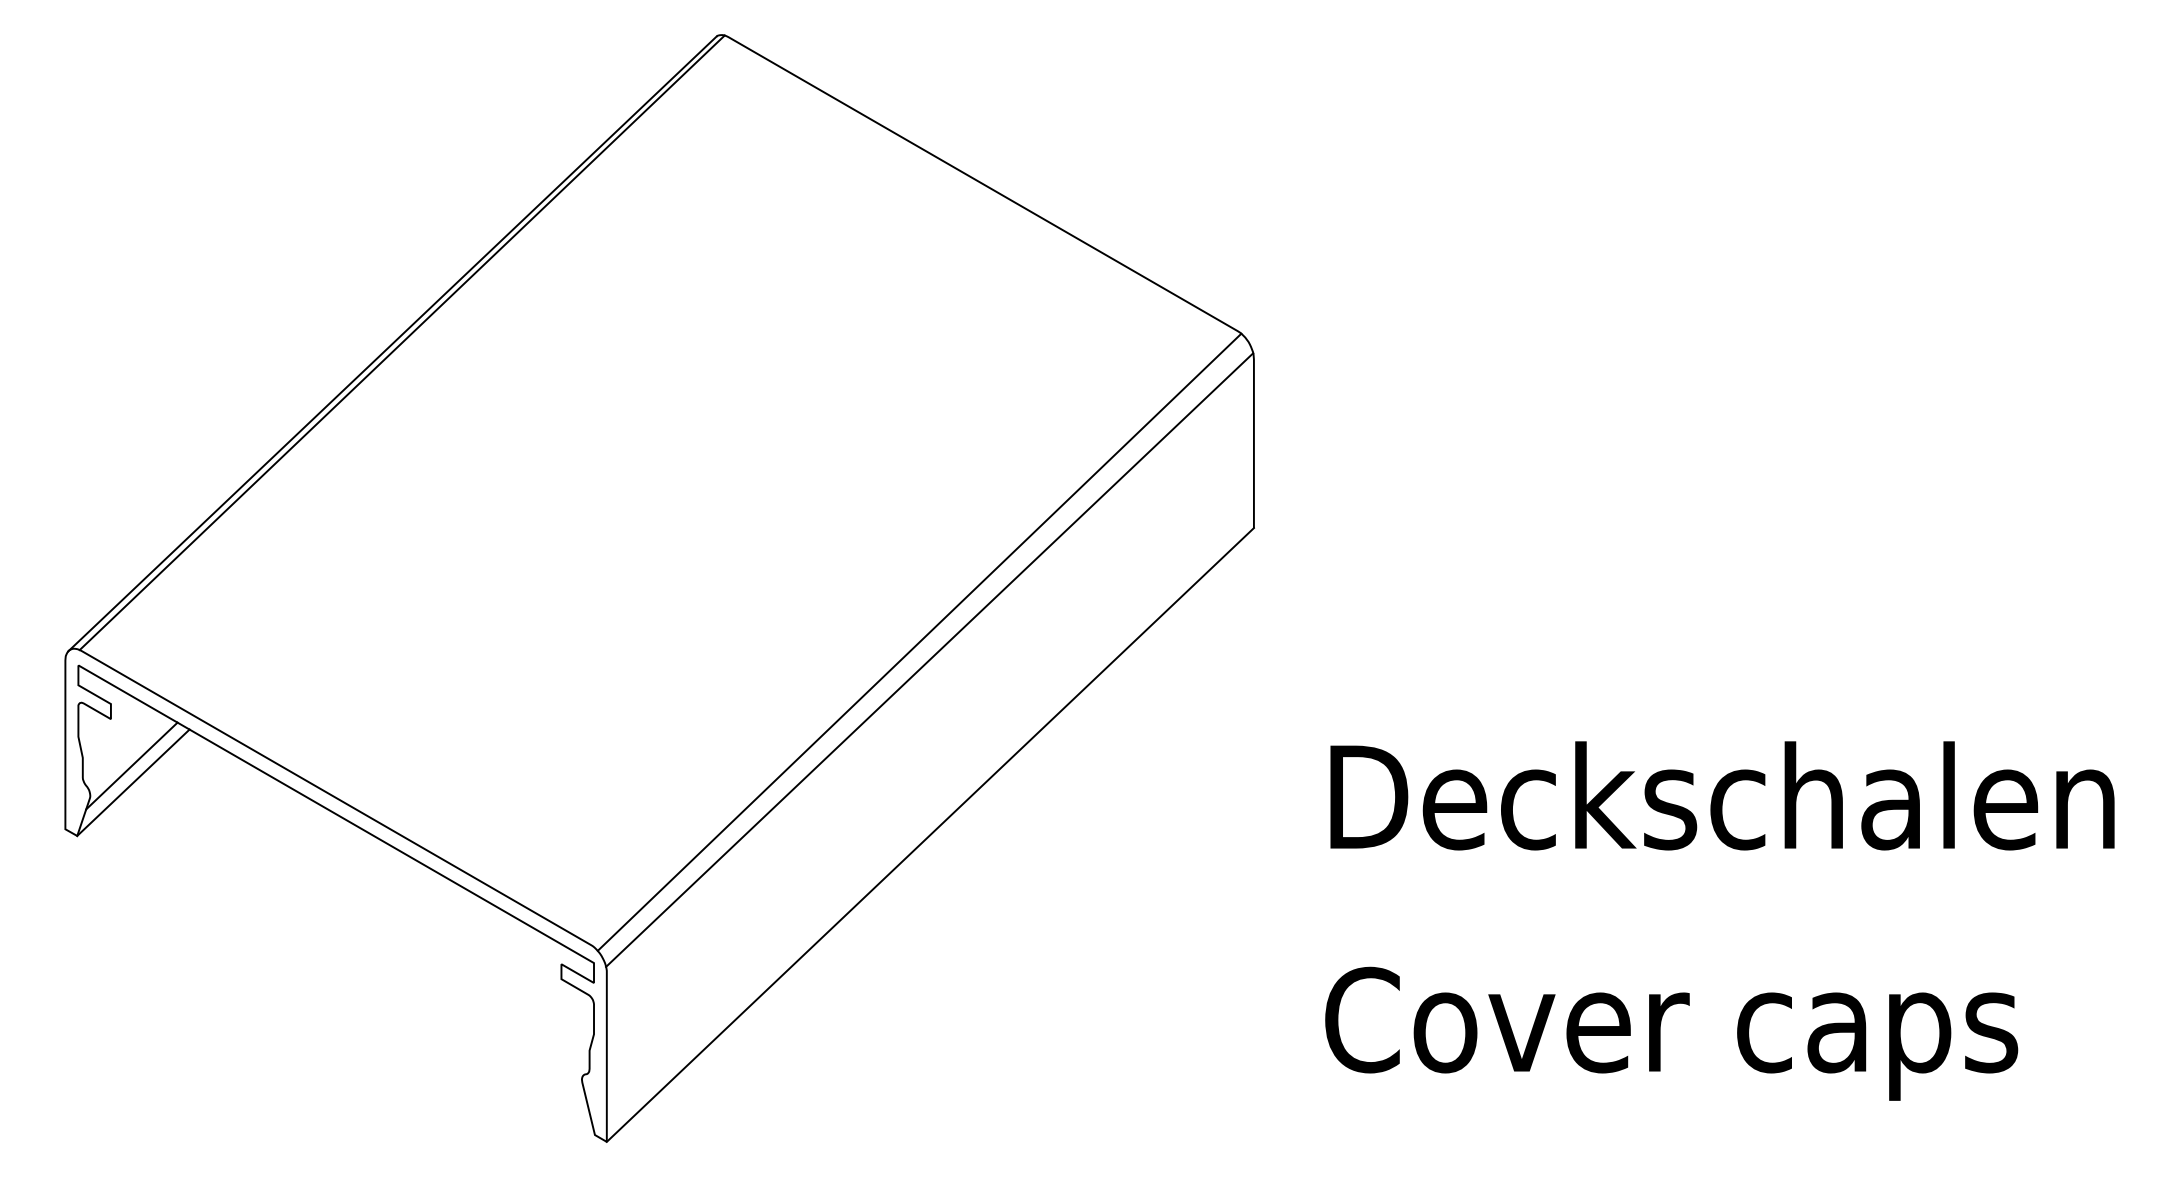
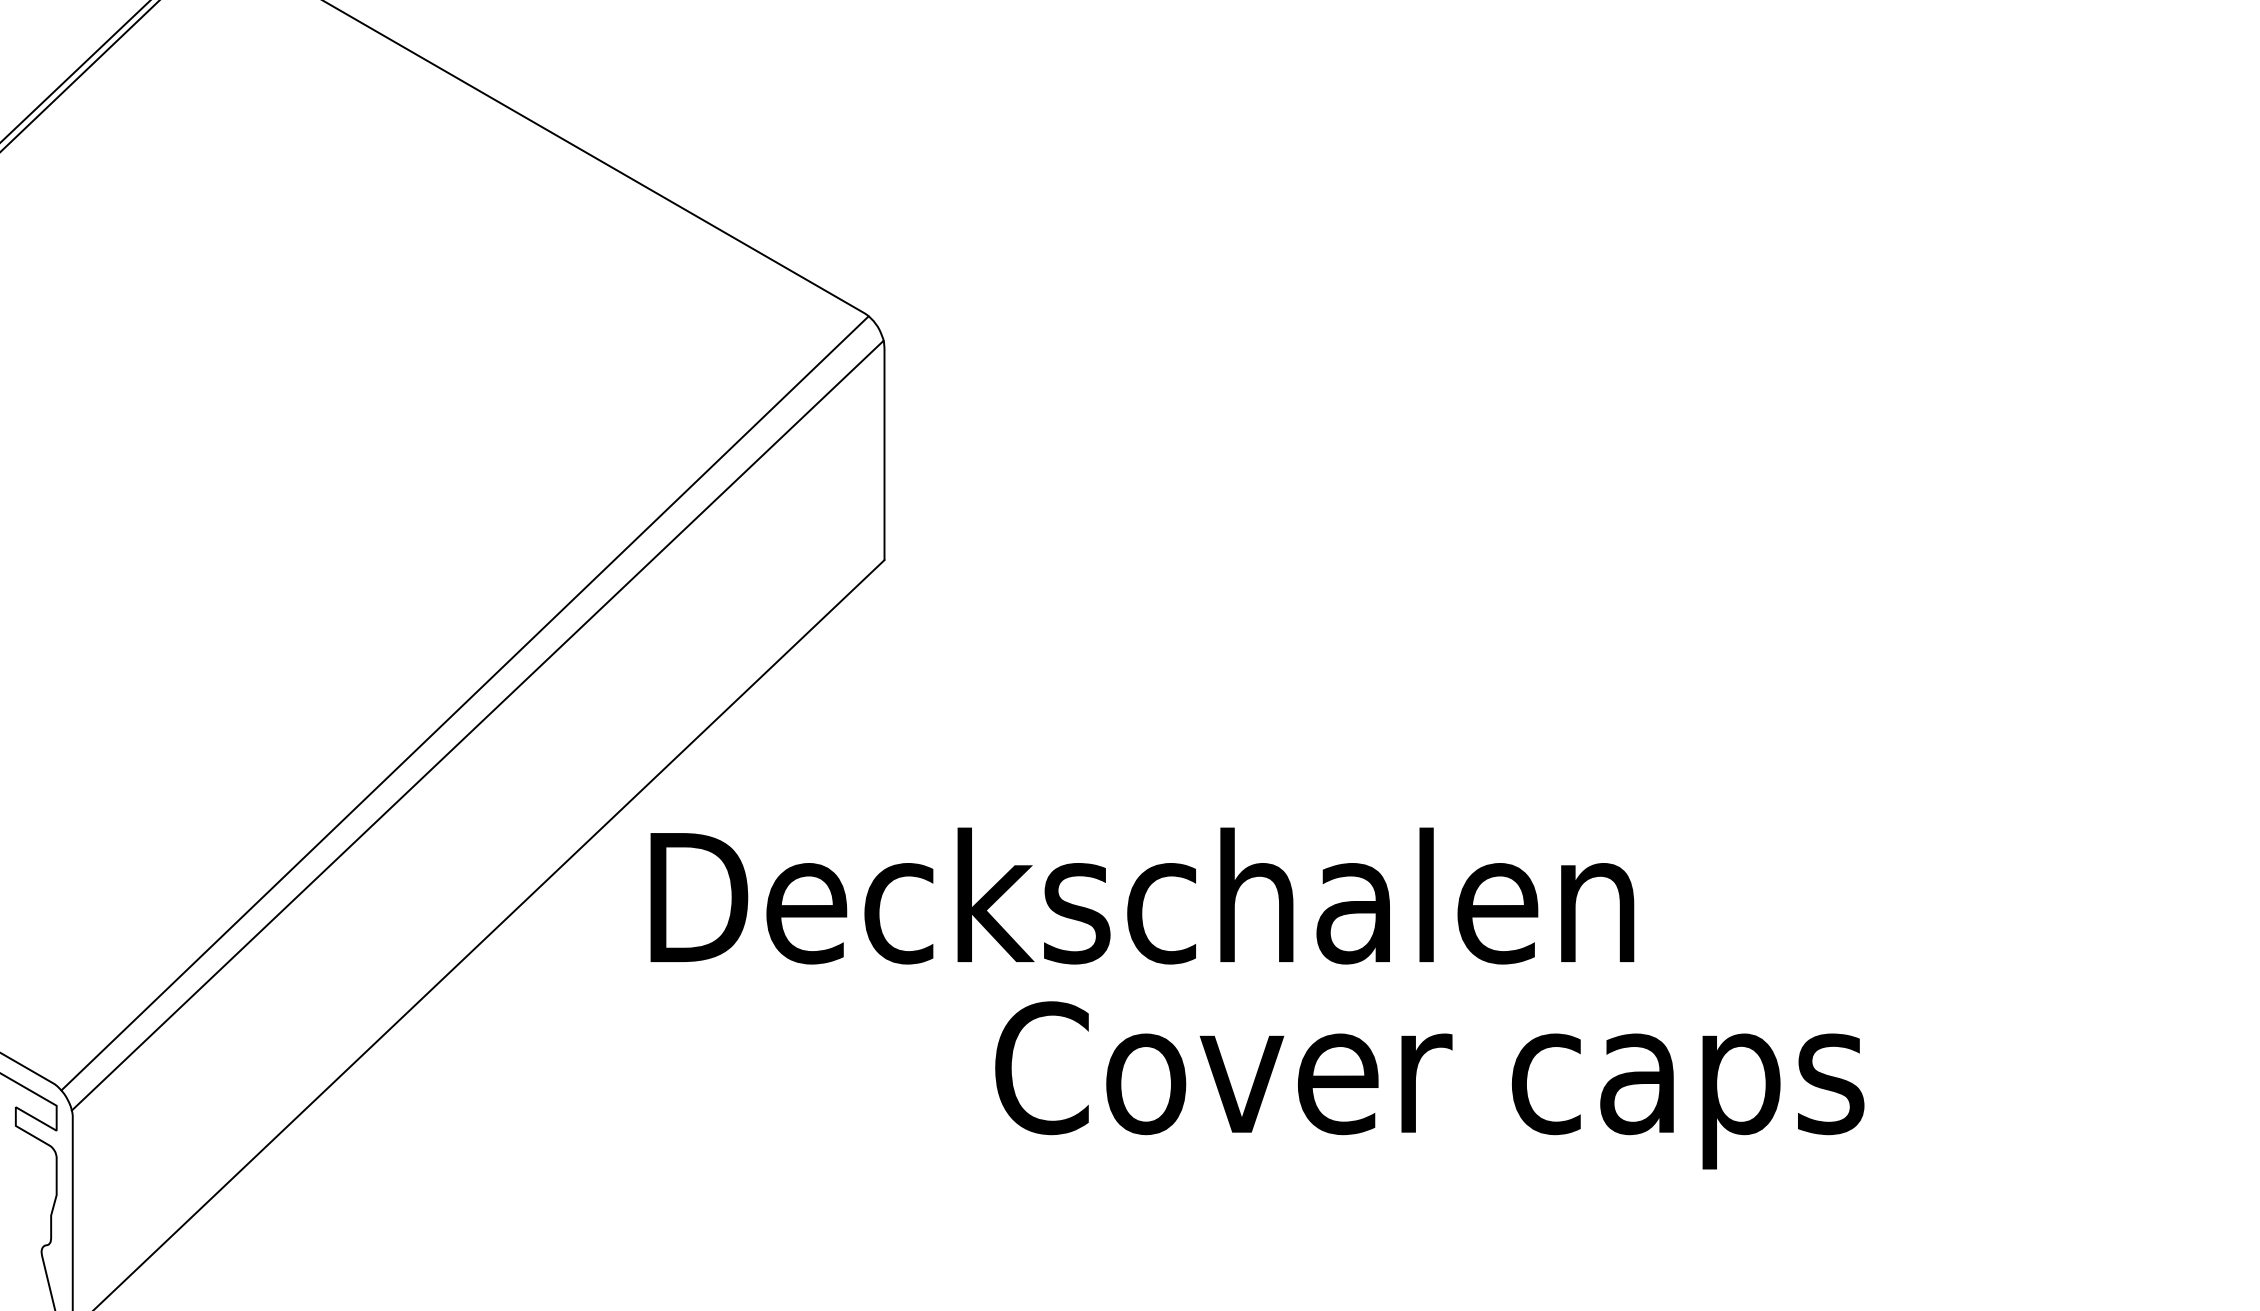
text: (1722, 795) -> (1142, 895), moved
text: (1671, 1033) -> (1429, 1084), moved

